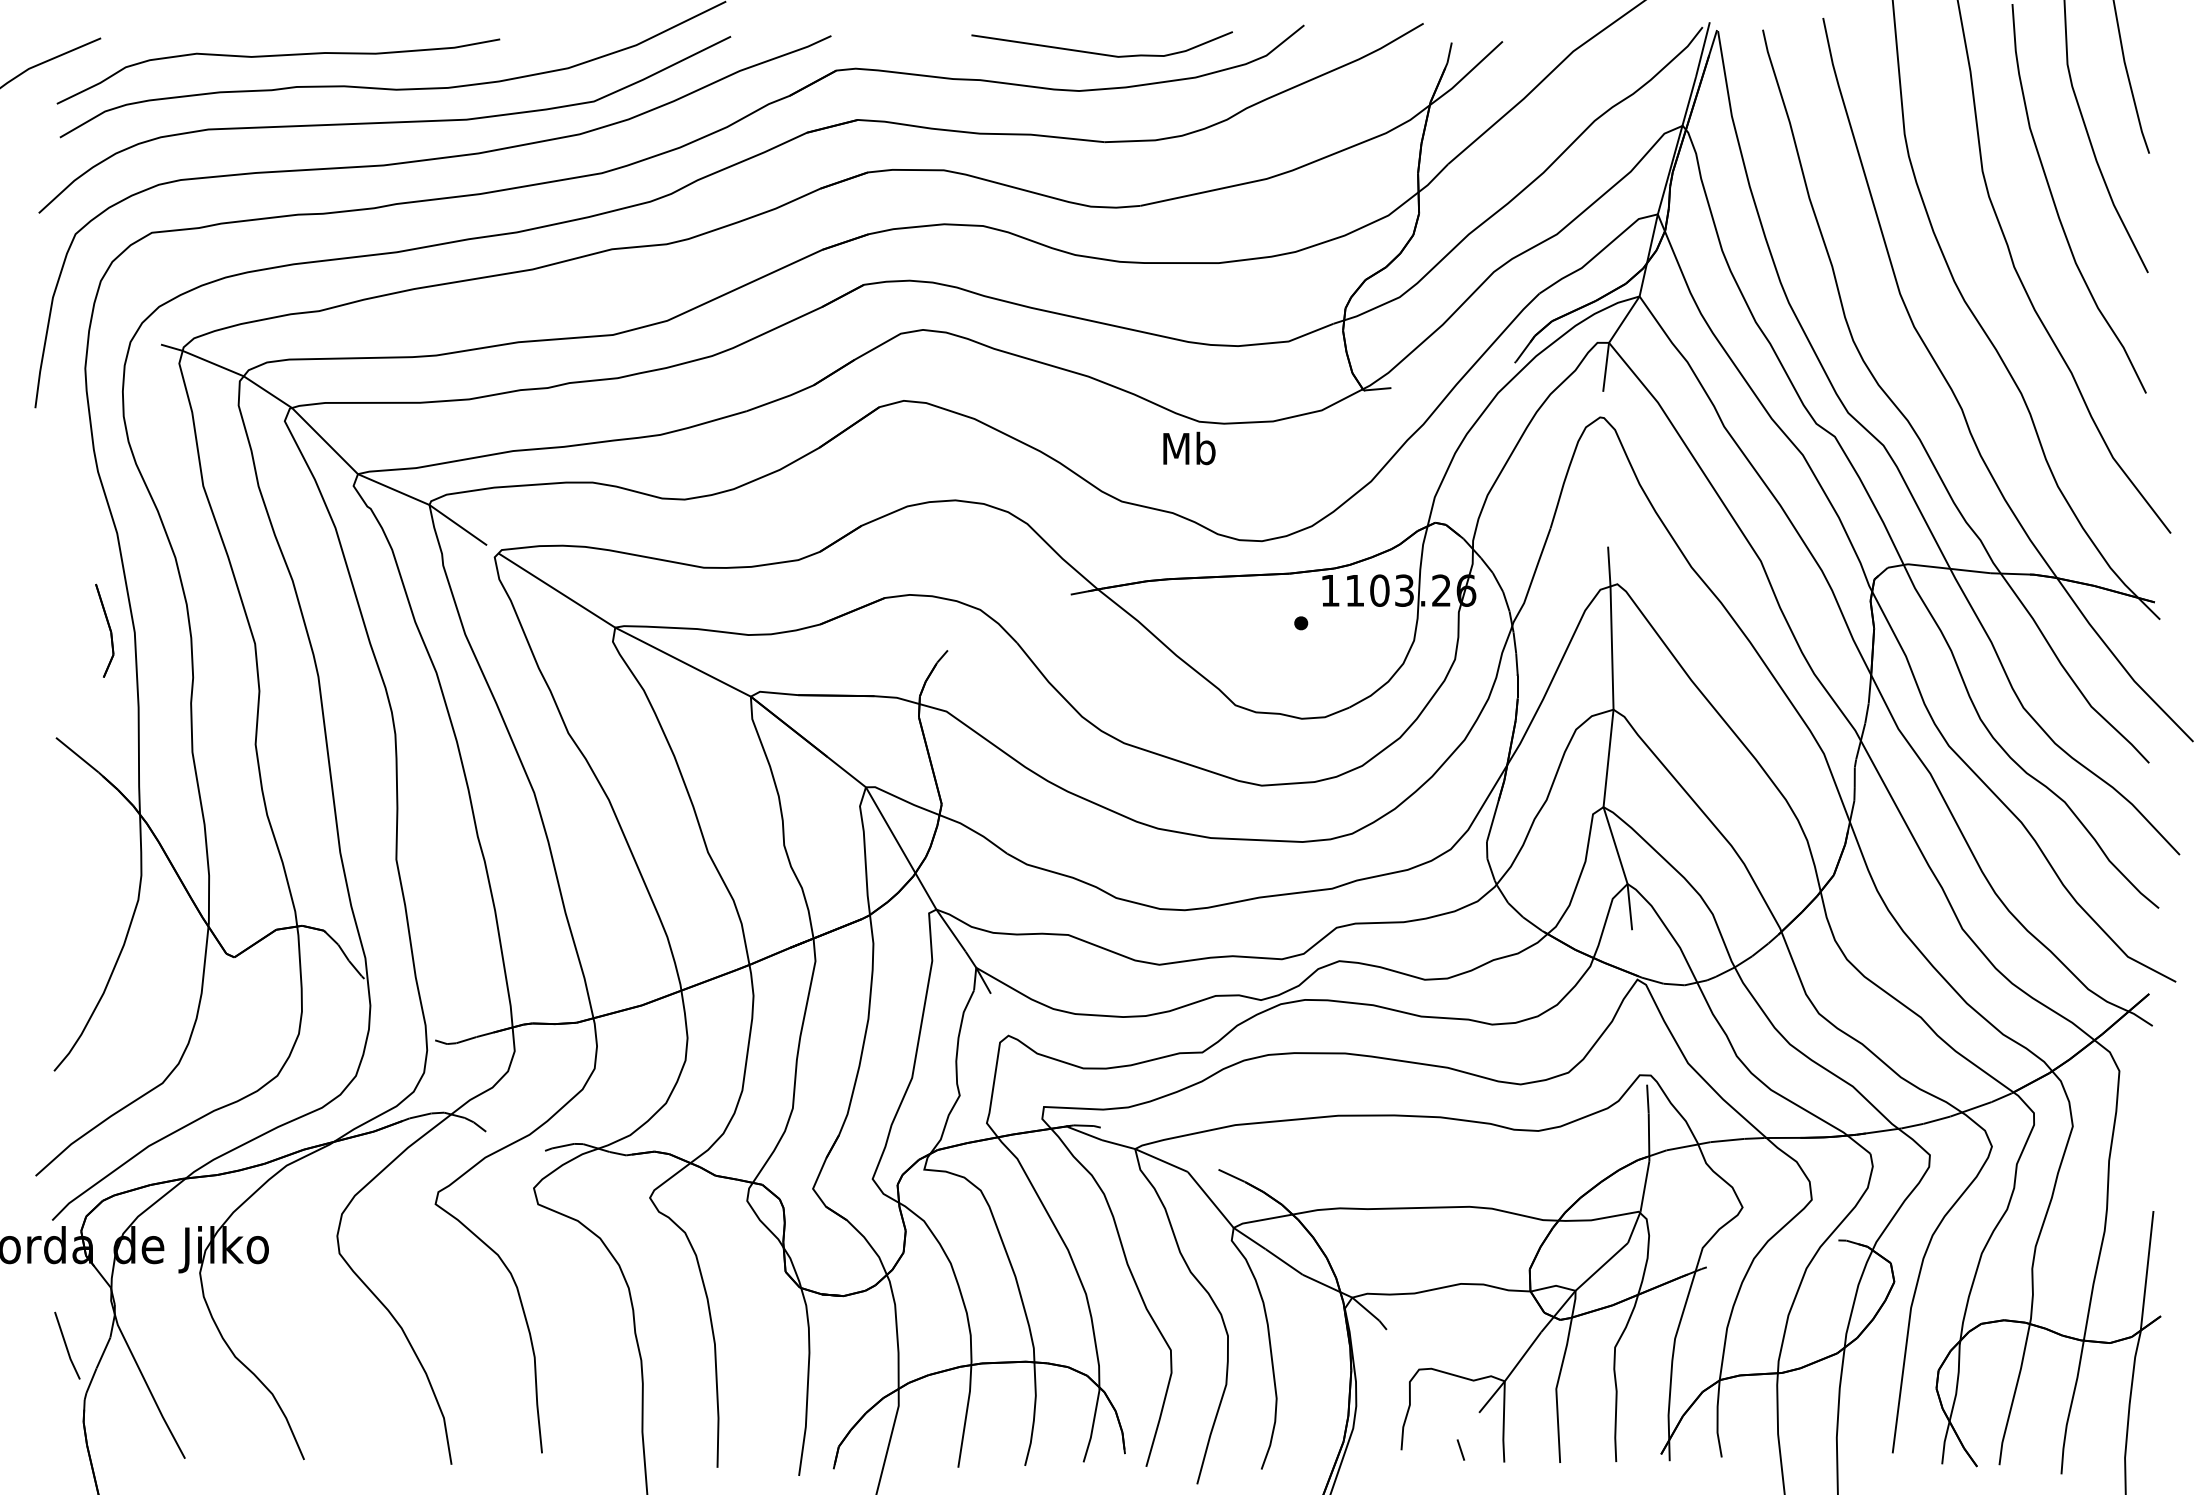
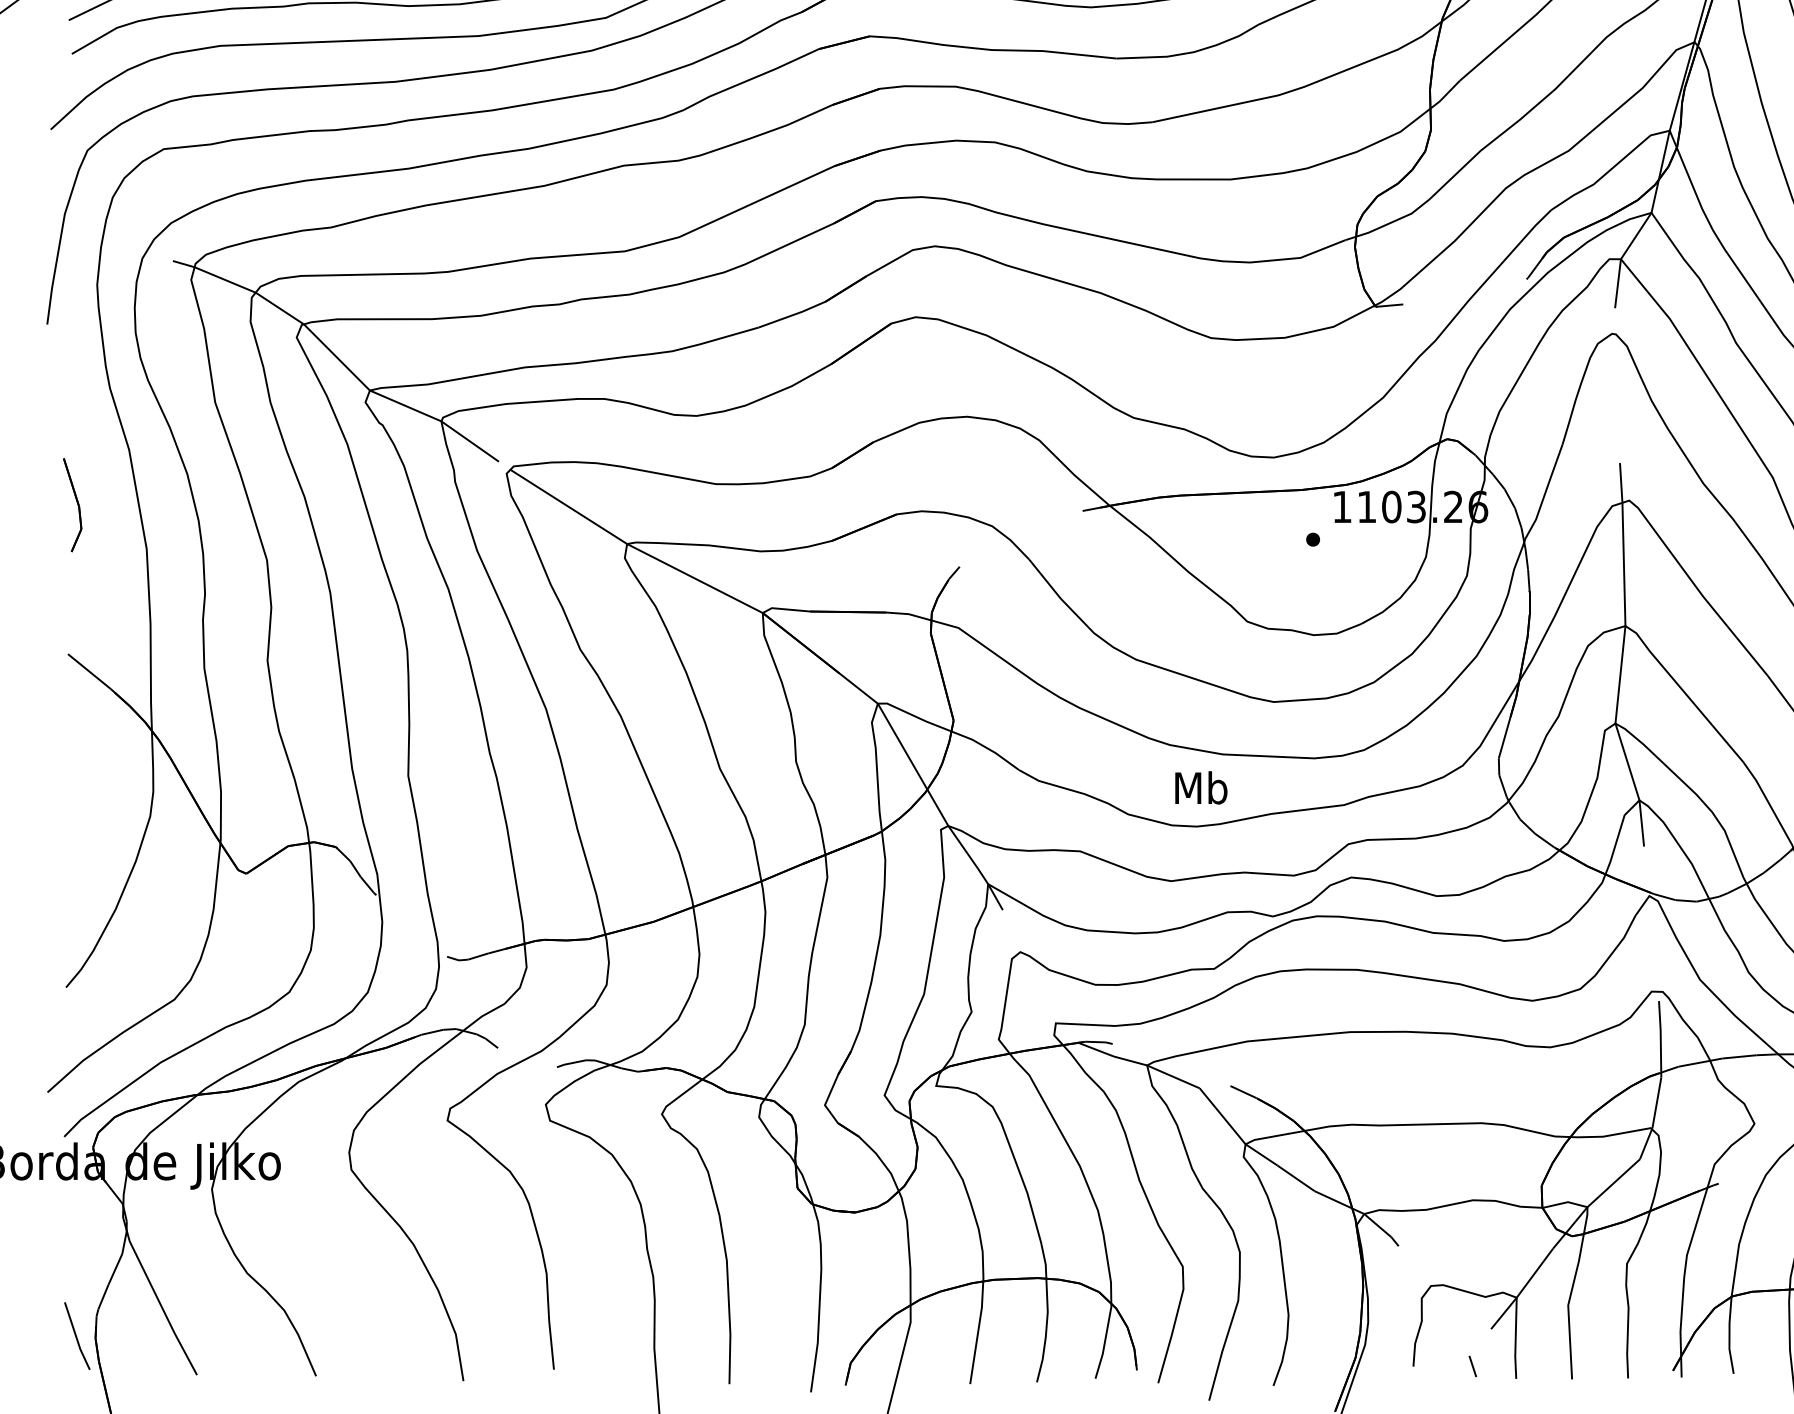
text: (1189, 448) -> (1201, 787), moved
part: (104, 630) -> (72, 504), moved
line: (66, 1345) -> (76, 1335), moved

